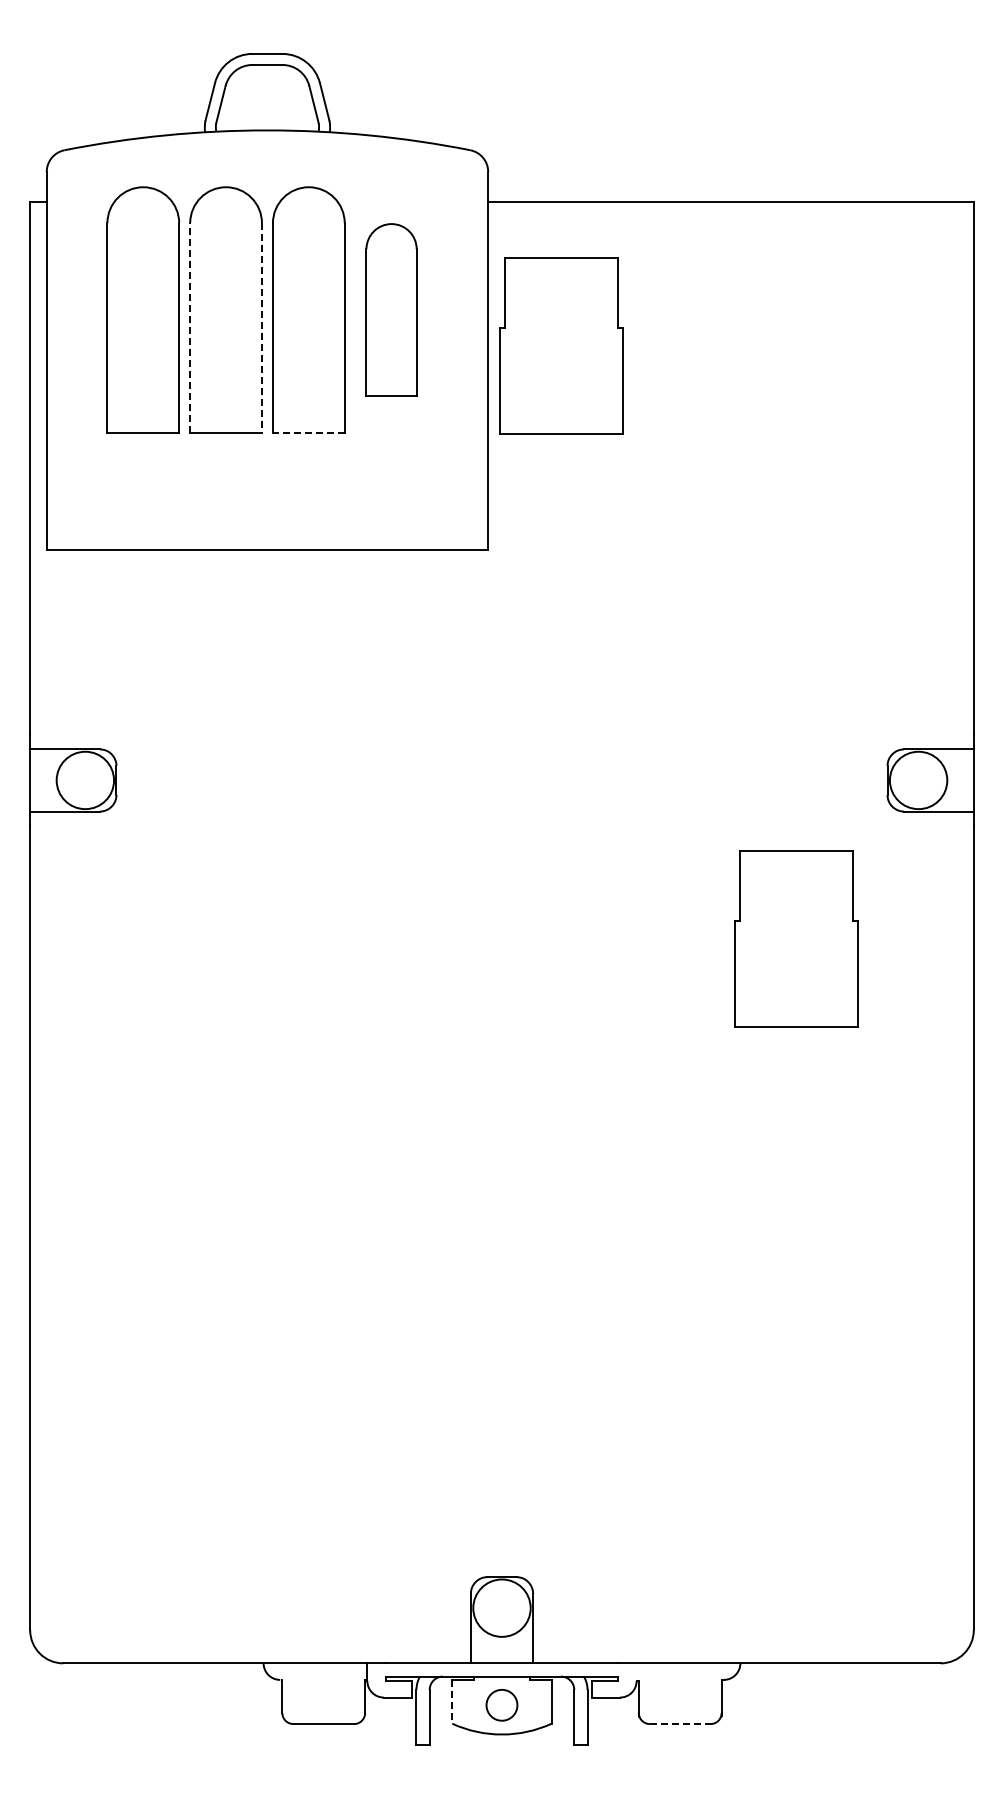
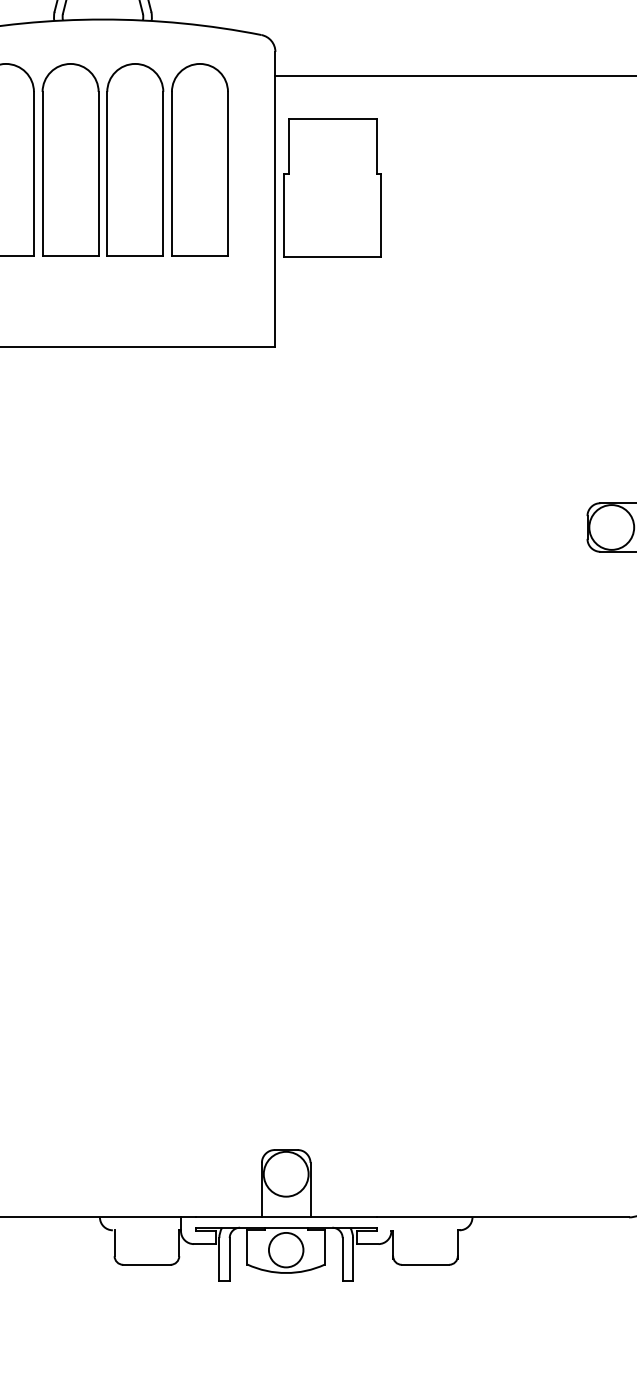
part: (391, 309) -> (199, 159), size x1.43
line: (190, 327) -> (42, 173), dashed -> solid
line: (261, 327) -> (98, 173), dashed -> solid
line: (308, 432) -> (135, 255), dashed -> solid
part: (796, 938) -> (516, 650), removed
line: (452, 1701) -> (247, 1247), dashed -> solid
circle: (501, 1705) -> (285, 1250), size x1.43
line: (680, 1724) -> (425, 1265), dashed -> solid

